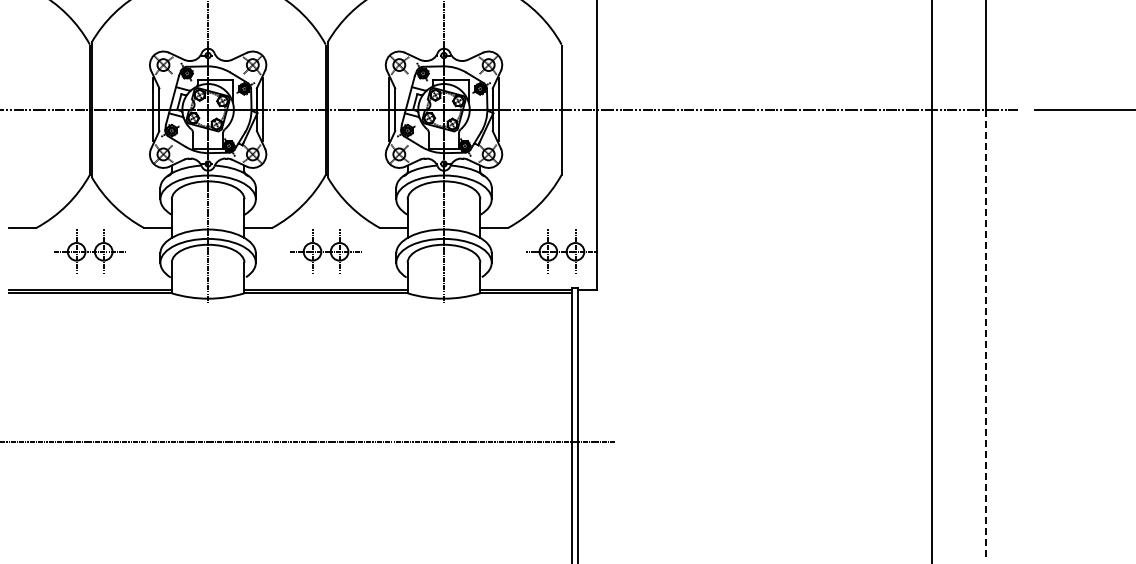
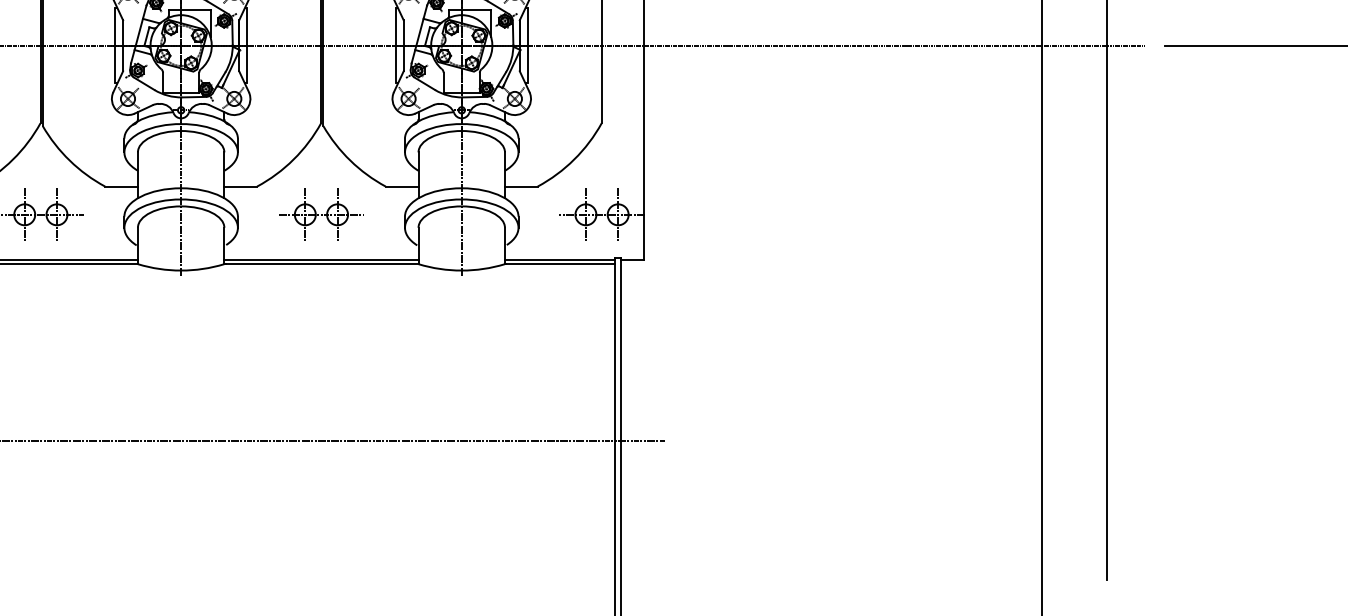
line: (986, 334) -> (1107, 313), dashed -> solid

